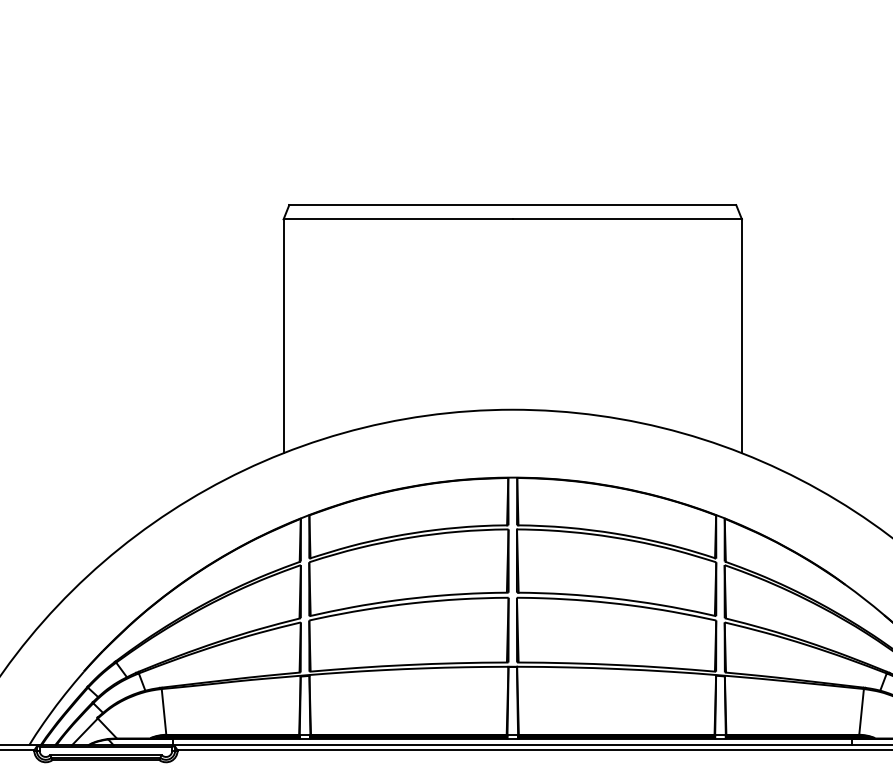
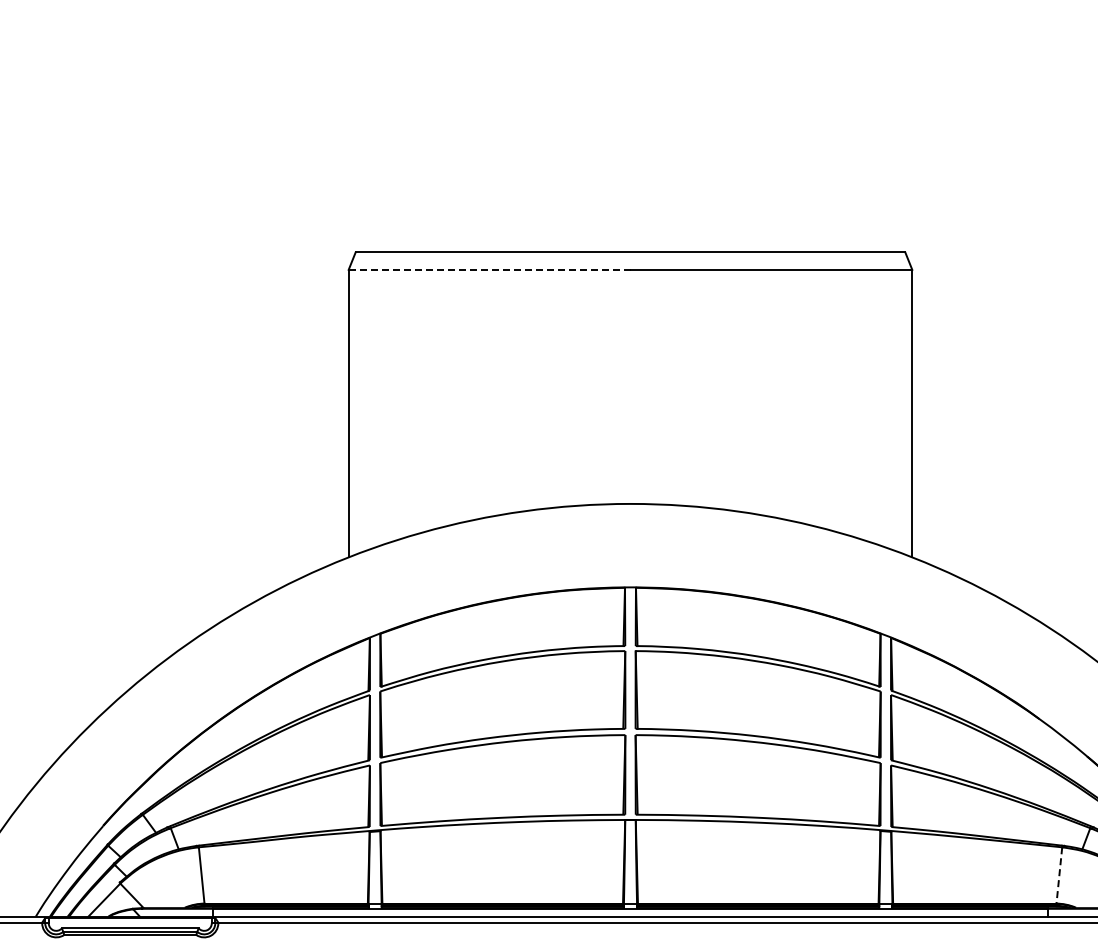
line: (398, 219) -> (489, 269), solid -> dashed
line: (861, 711) -> (1059, 875), solid -> dashed

